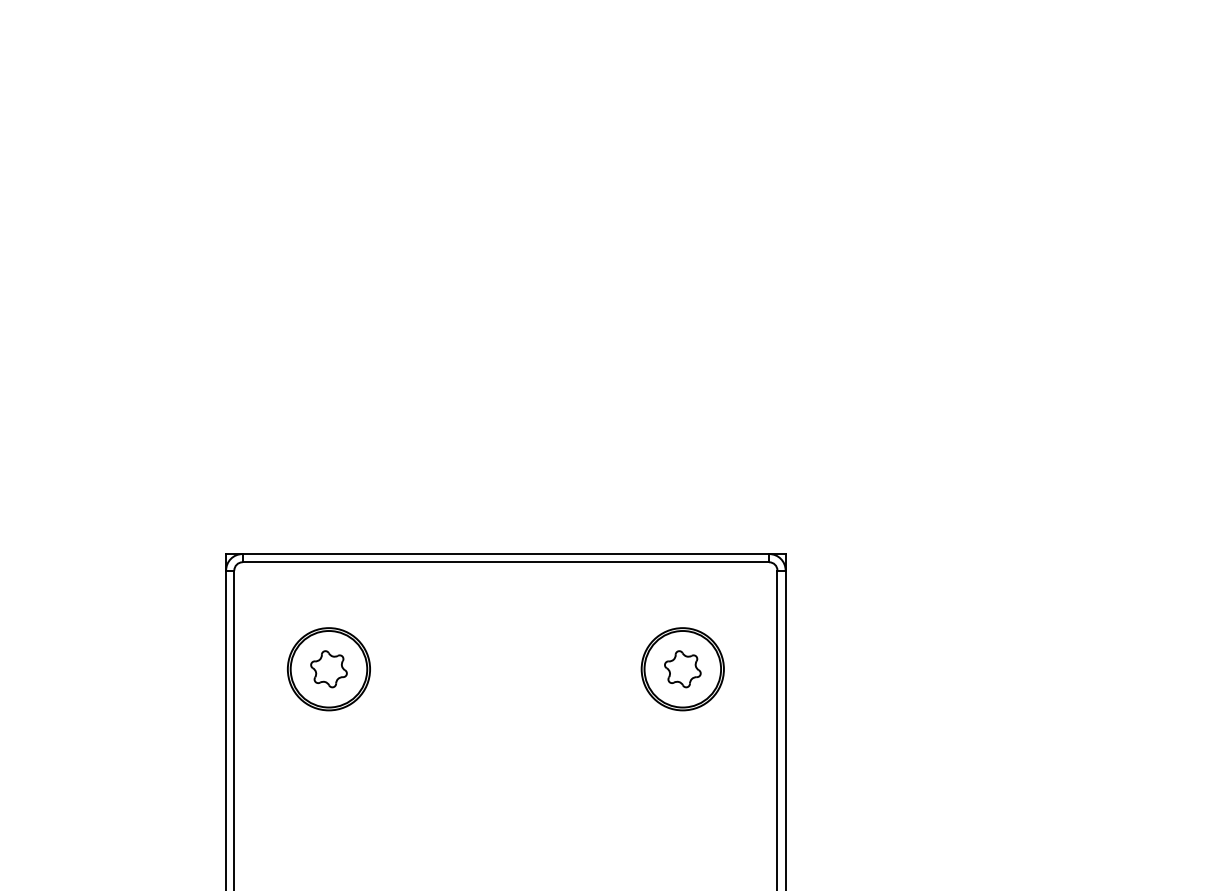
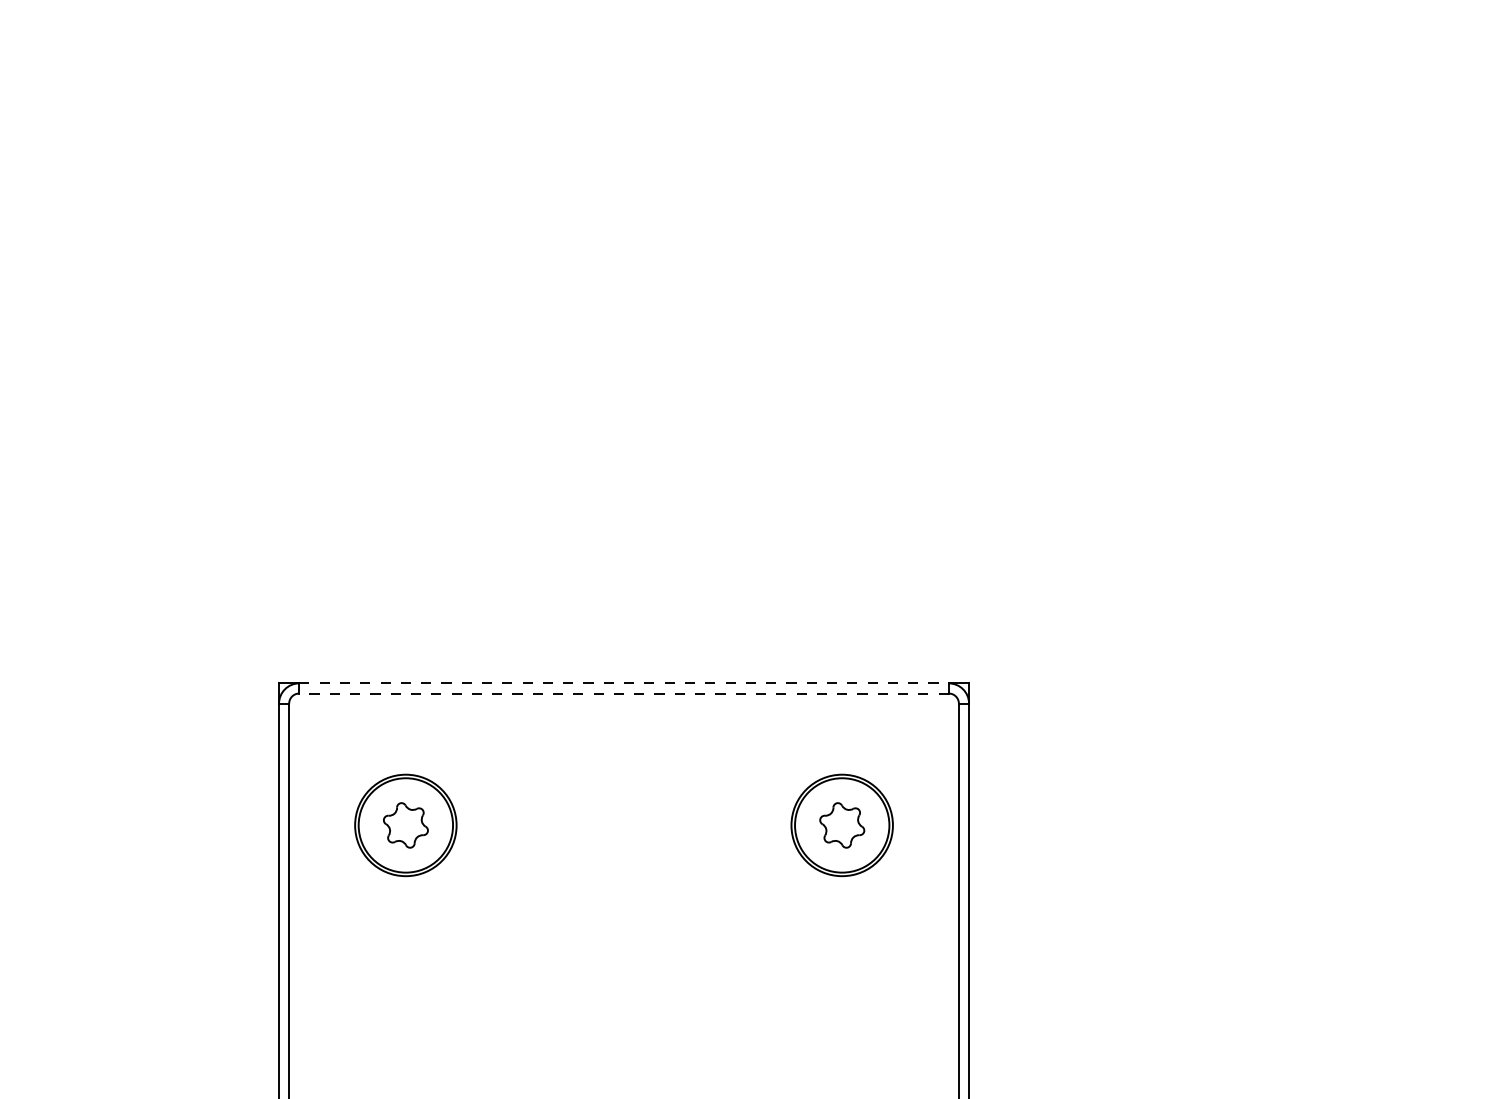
line: (506, 554) -> (624, 683), solid -> dashed
line: (505, 562) -> (623, 693), solid -> dashed

